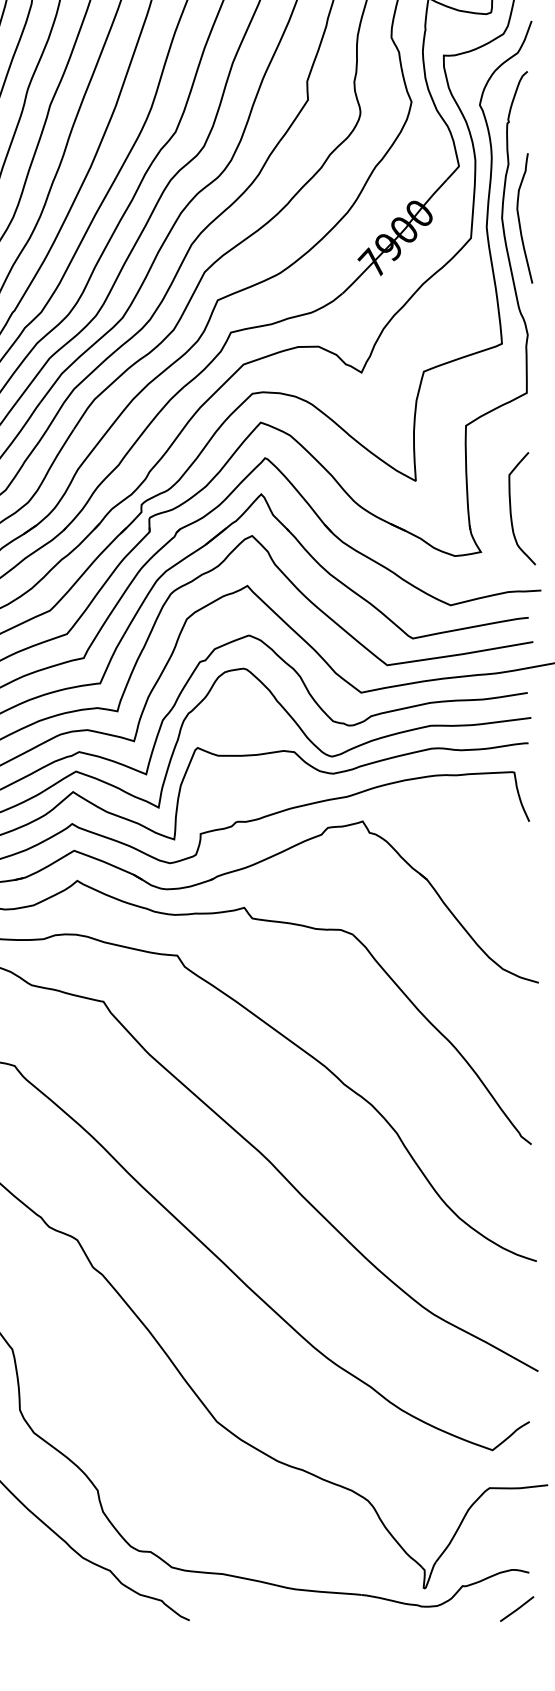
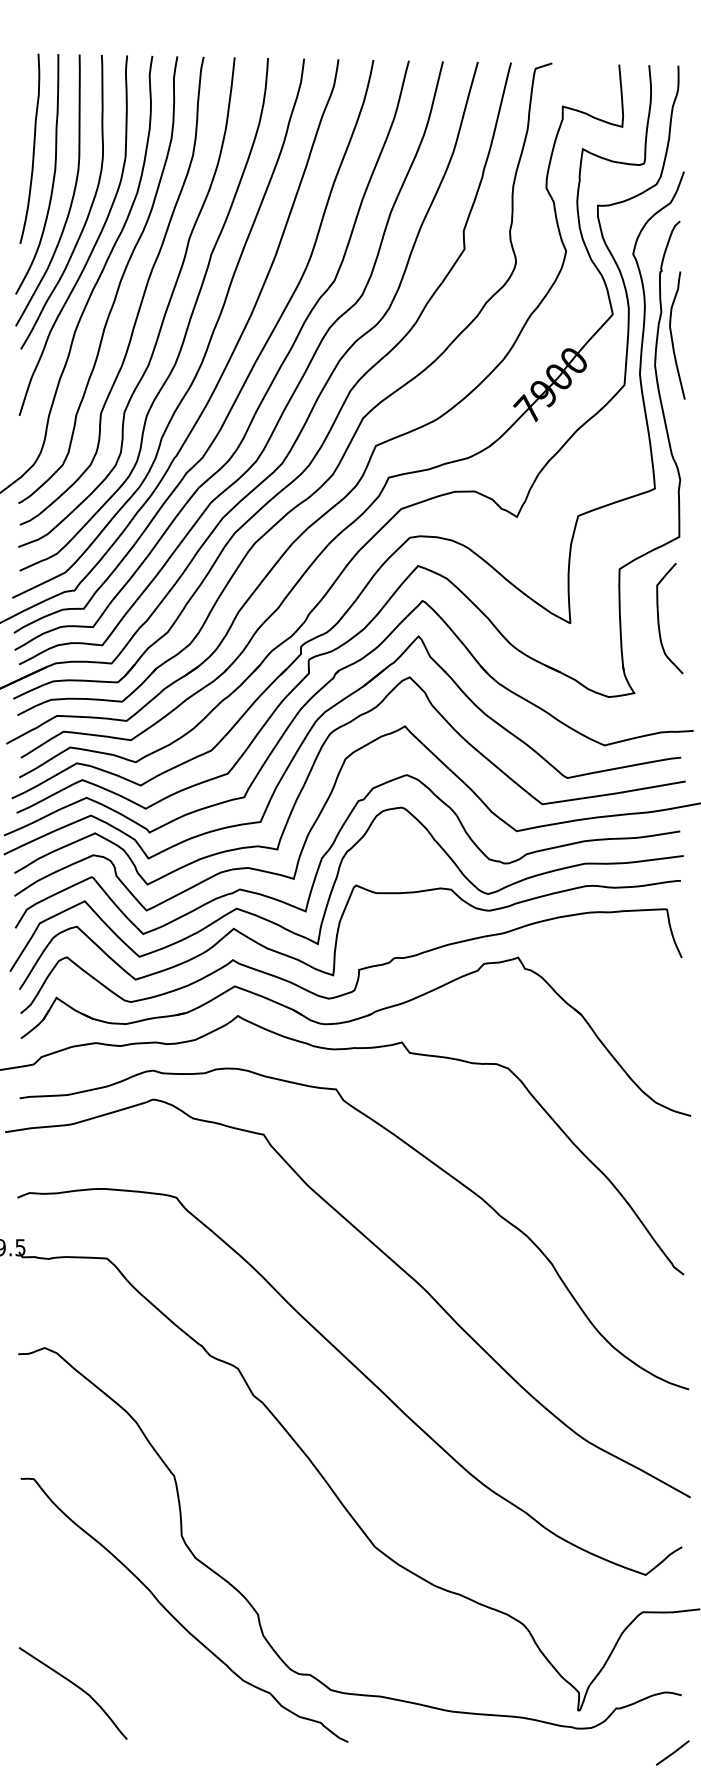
curve: (519, 218) -> (672, 335), moved
curve: (511, 508) -> (659, 618), moved
line: (516, 1608) -> (672, 1752), moved

